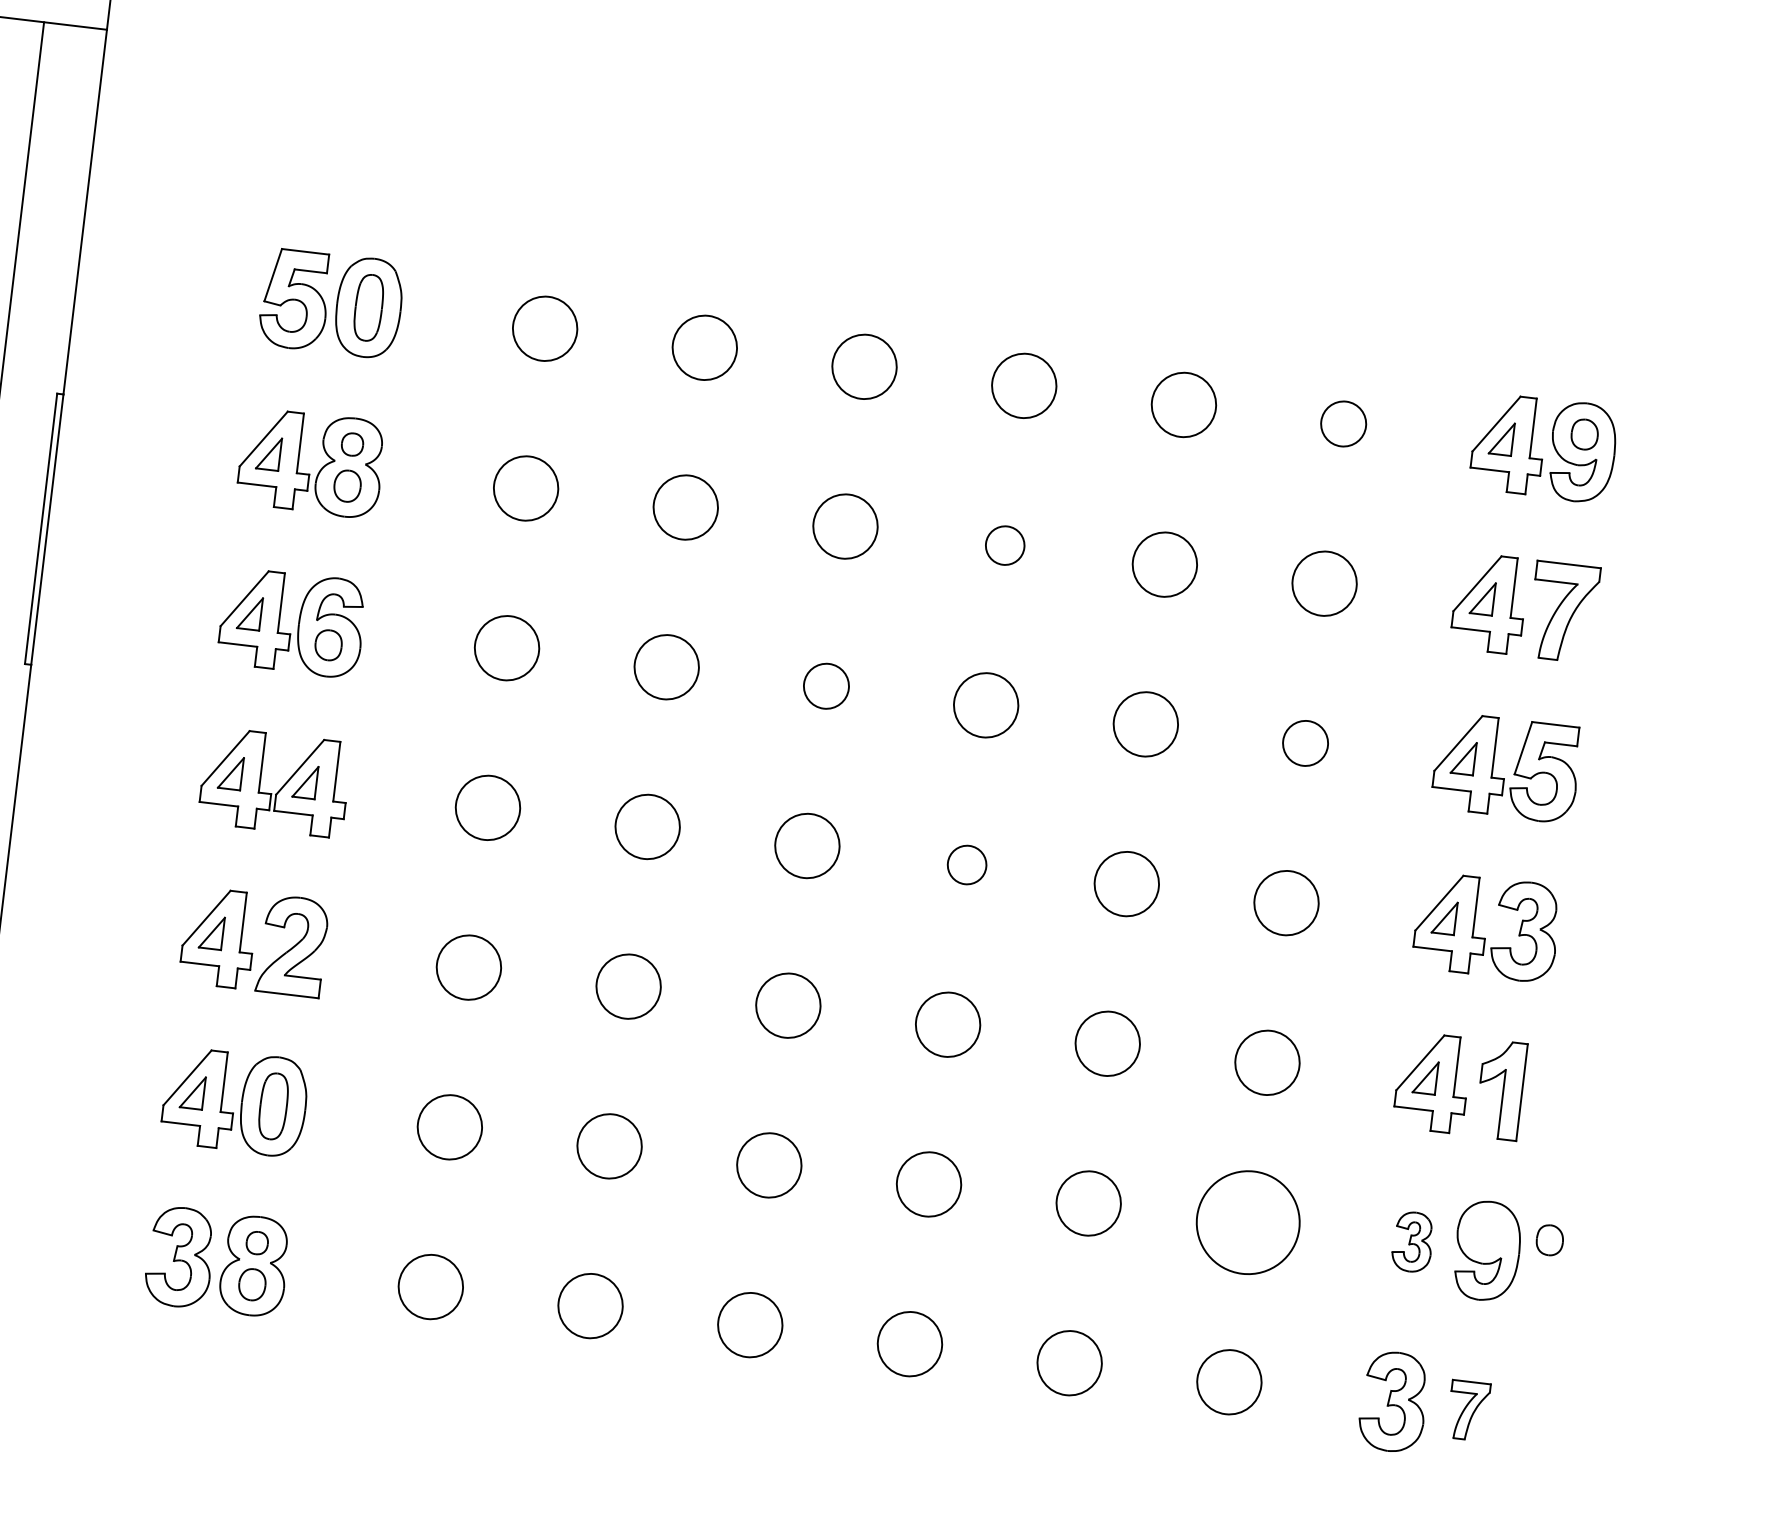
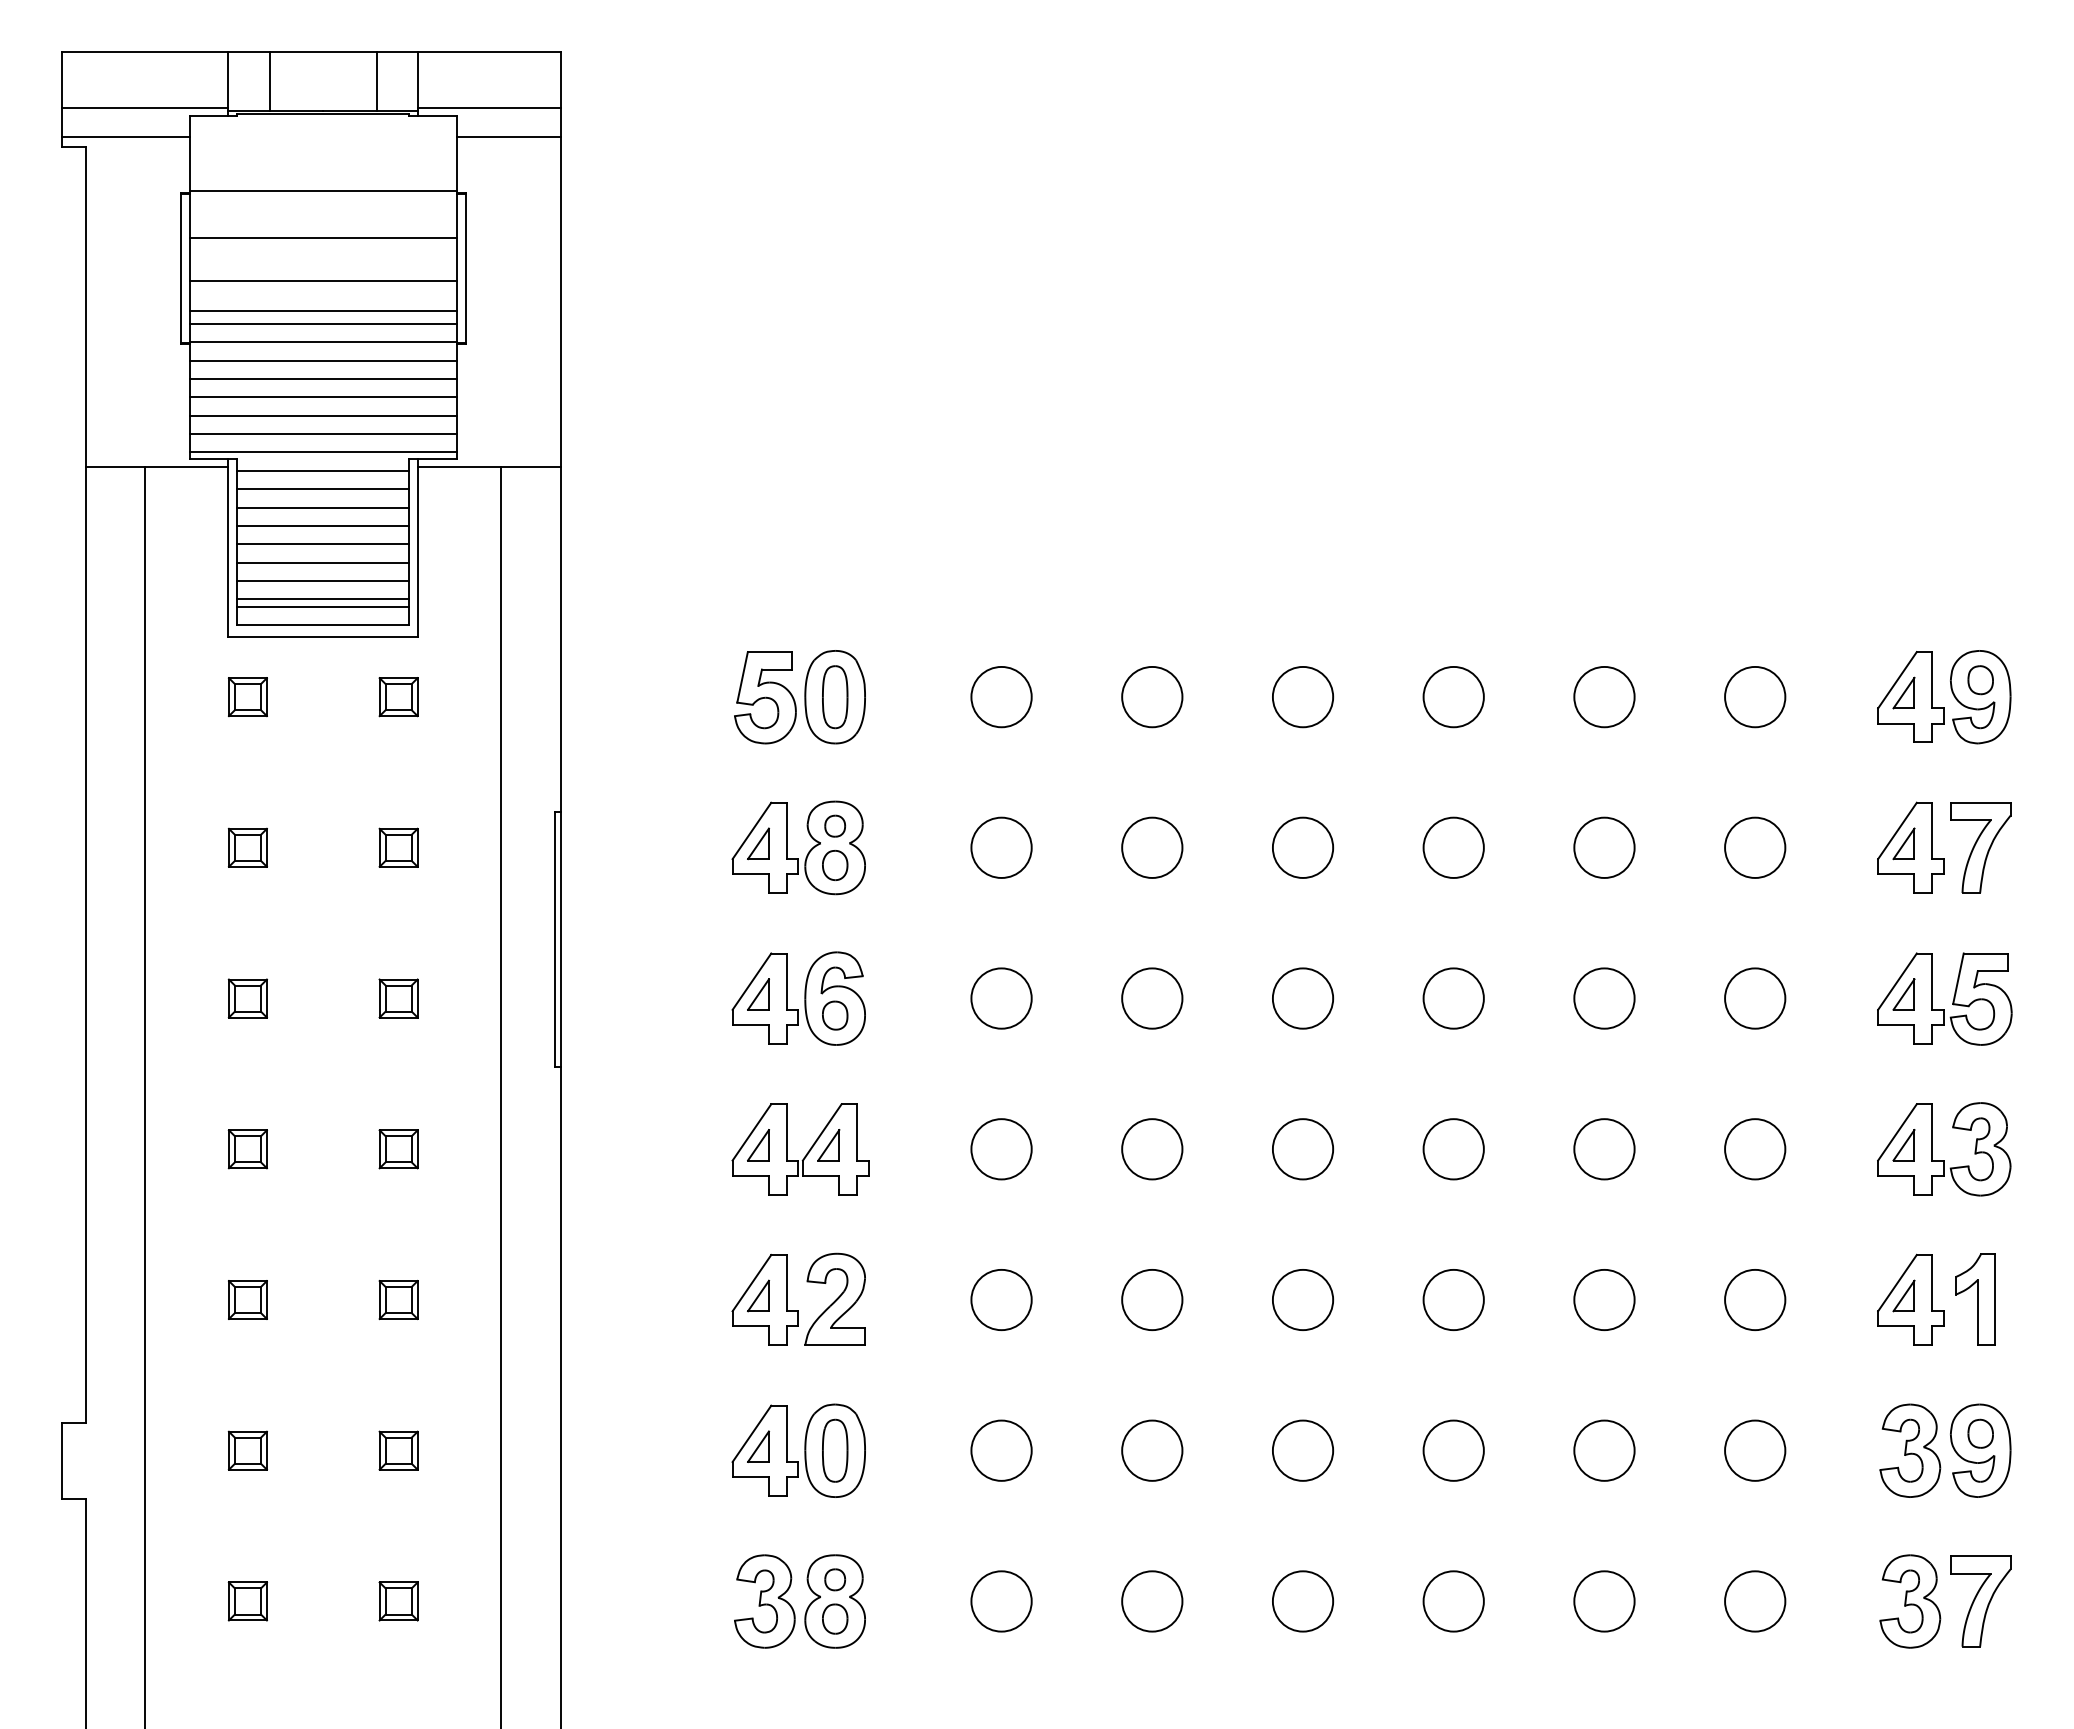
circle: (1344, 423) -> (1755, 696), size x1.43
circle: (1004, 545) -> (1453, 847), size x1.67
circle: (825, 686) -> (1302, 998), size x1.43
circle: (1305, 743) -> (1755, 998), size x1.43
circle: (966, 865) -> (1453, 1149), size x1.67
circle: (1248, 1222) -> (1755, 1450), size x0.62
part: (1549, 1239) -> (1980, 1433), moved
part: (1413, 1241) -> (1910, 1450), size x1.67
part: (1468, 1410) -> (1980, 1601), size x1.67

